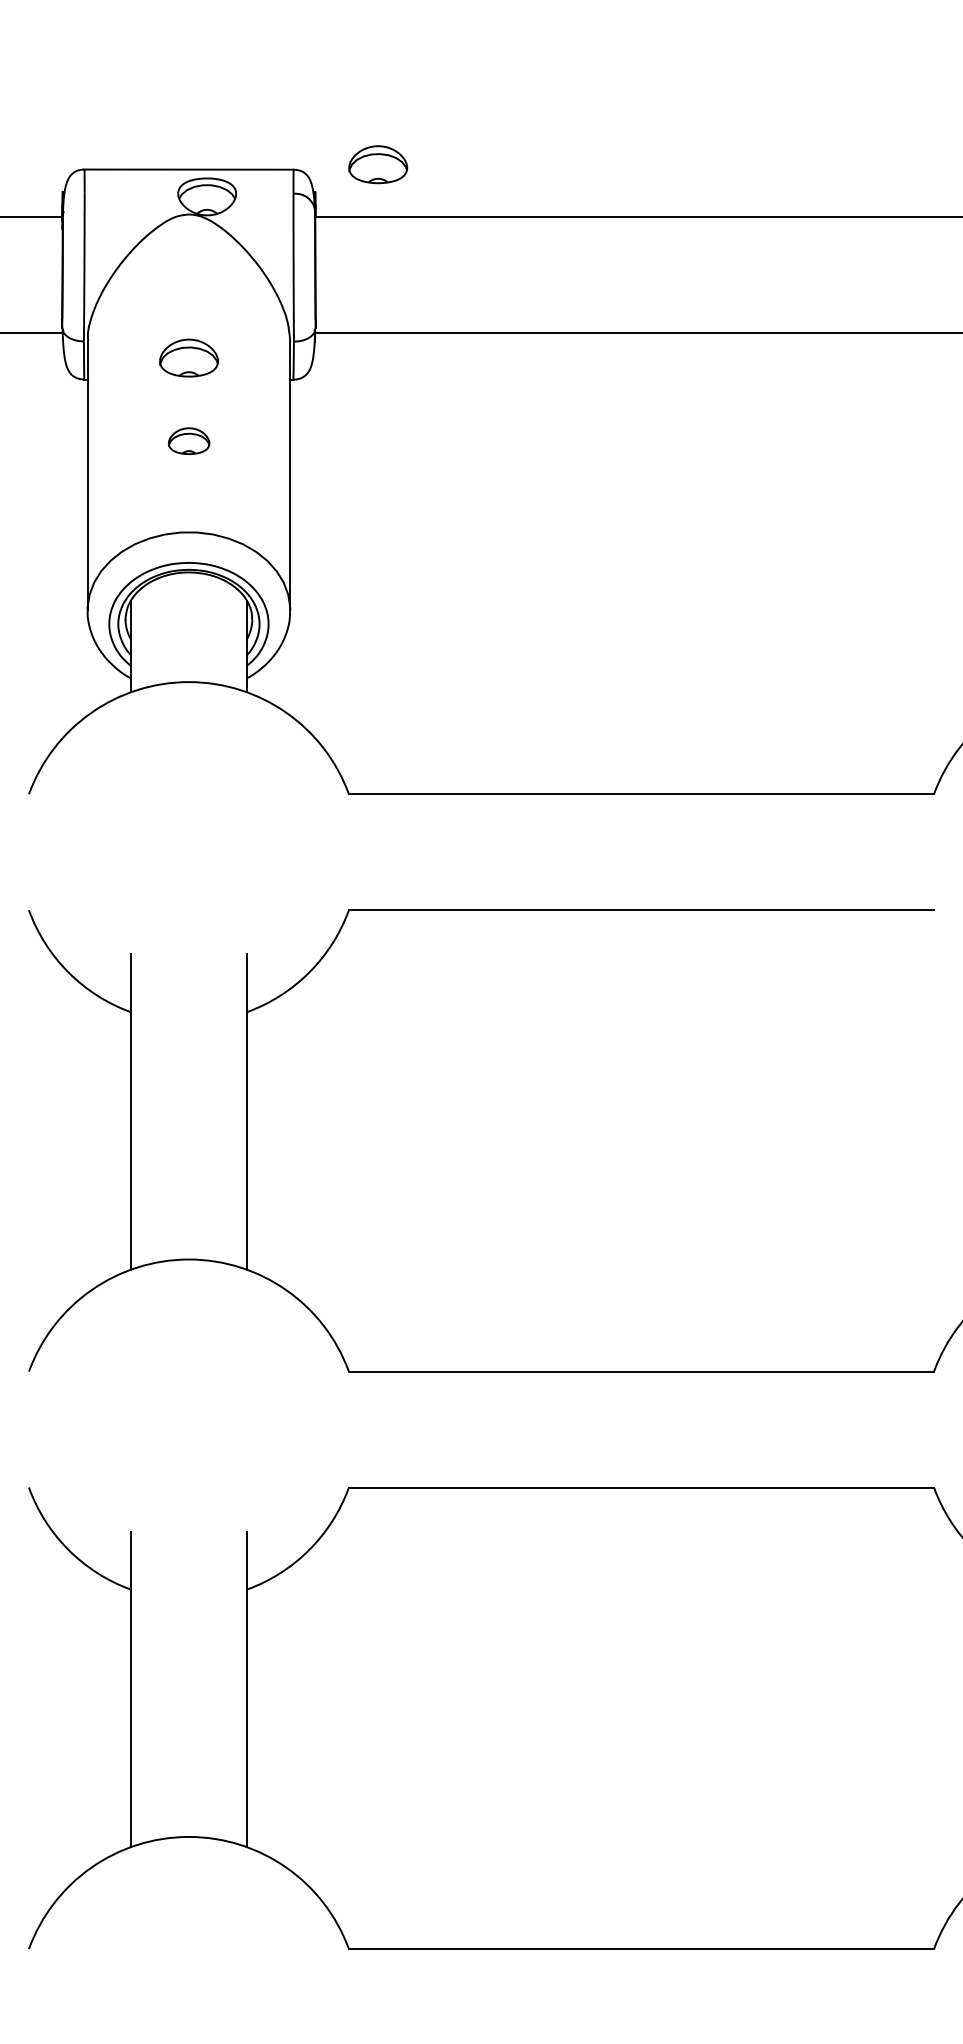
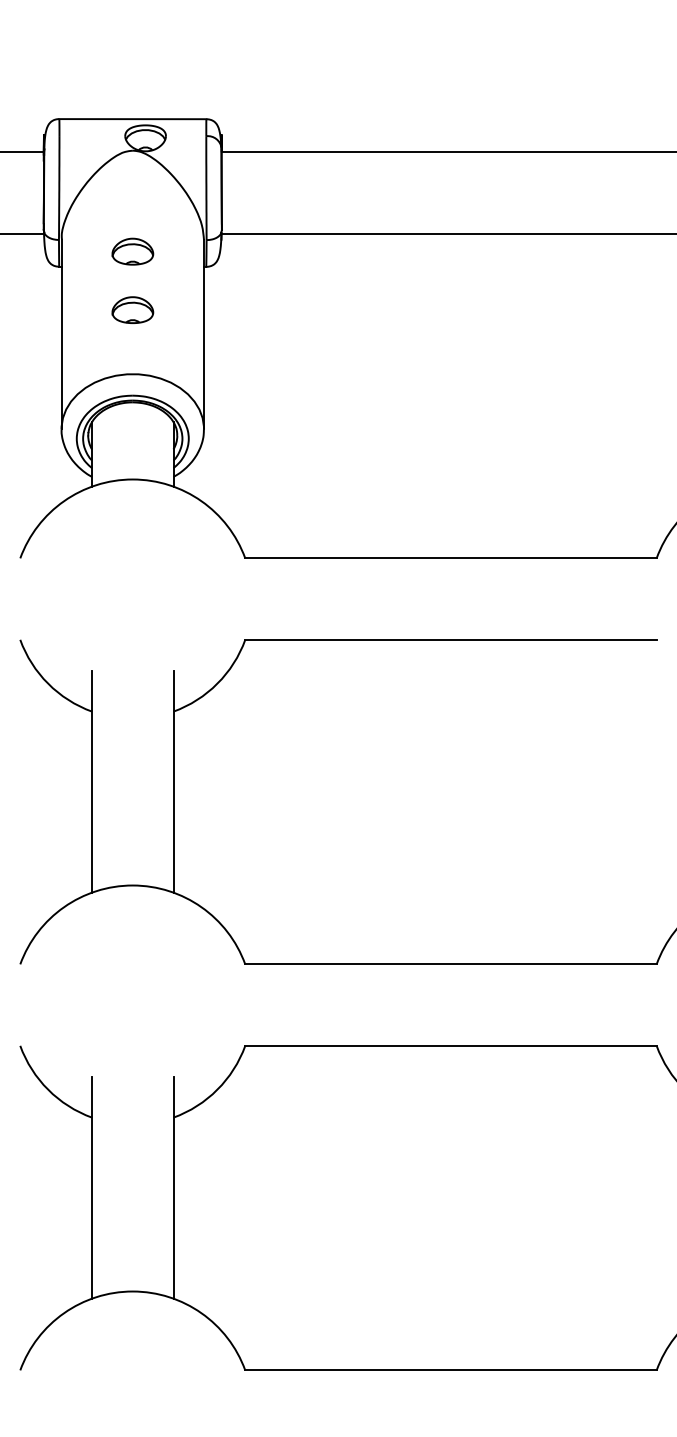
part: (377, 164) -> (265, 115), removed
part: (188, 440) -> (132, 309), size x1.43

